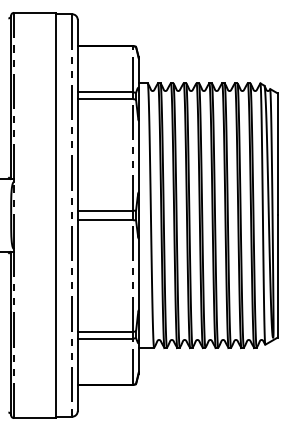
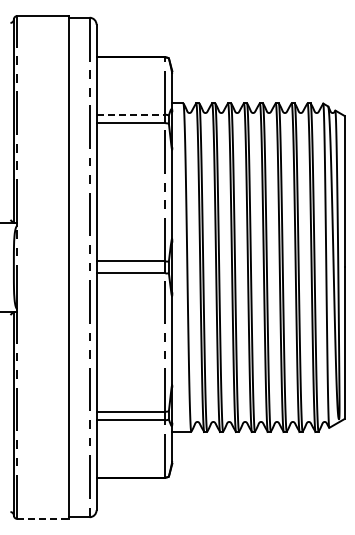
line: (105, 92) -> (131, 114), solid -> dashed
line: (35, 417) -> (43, 518), solid -> dashed

